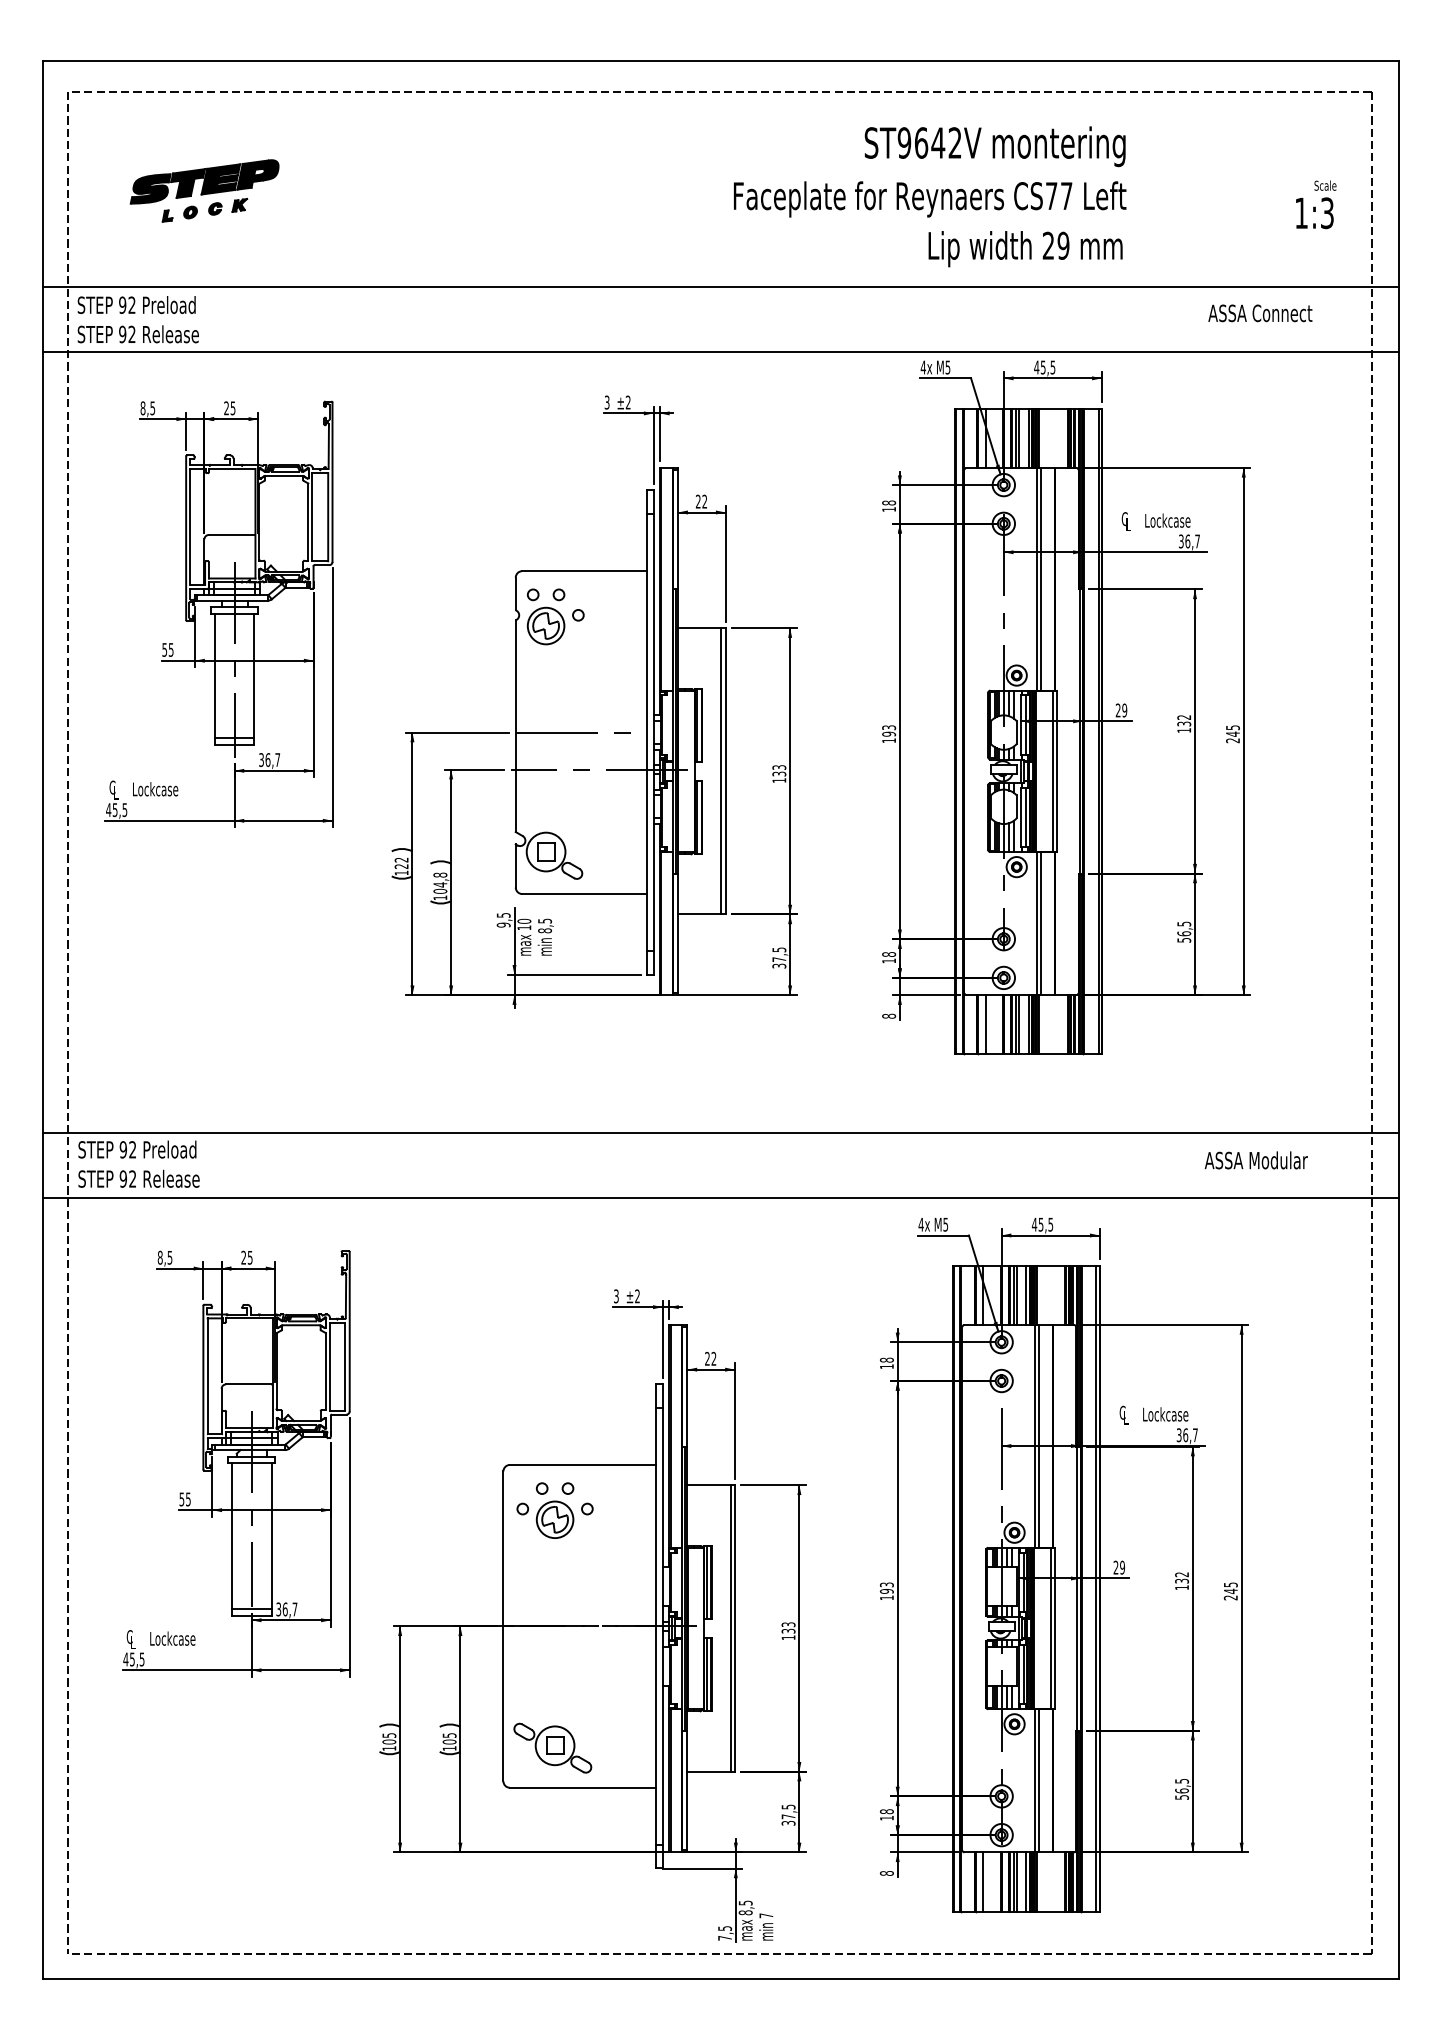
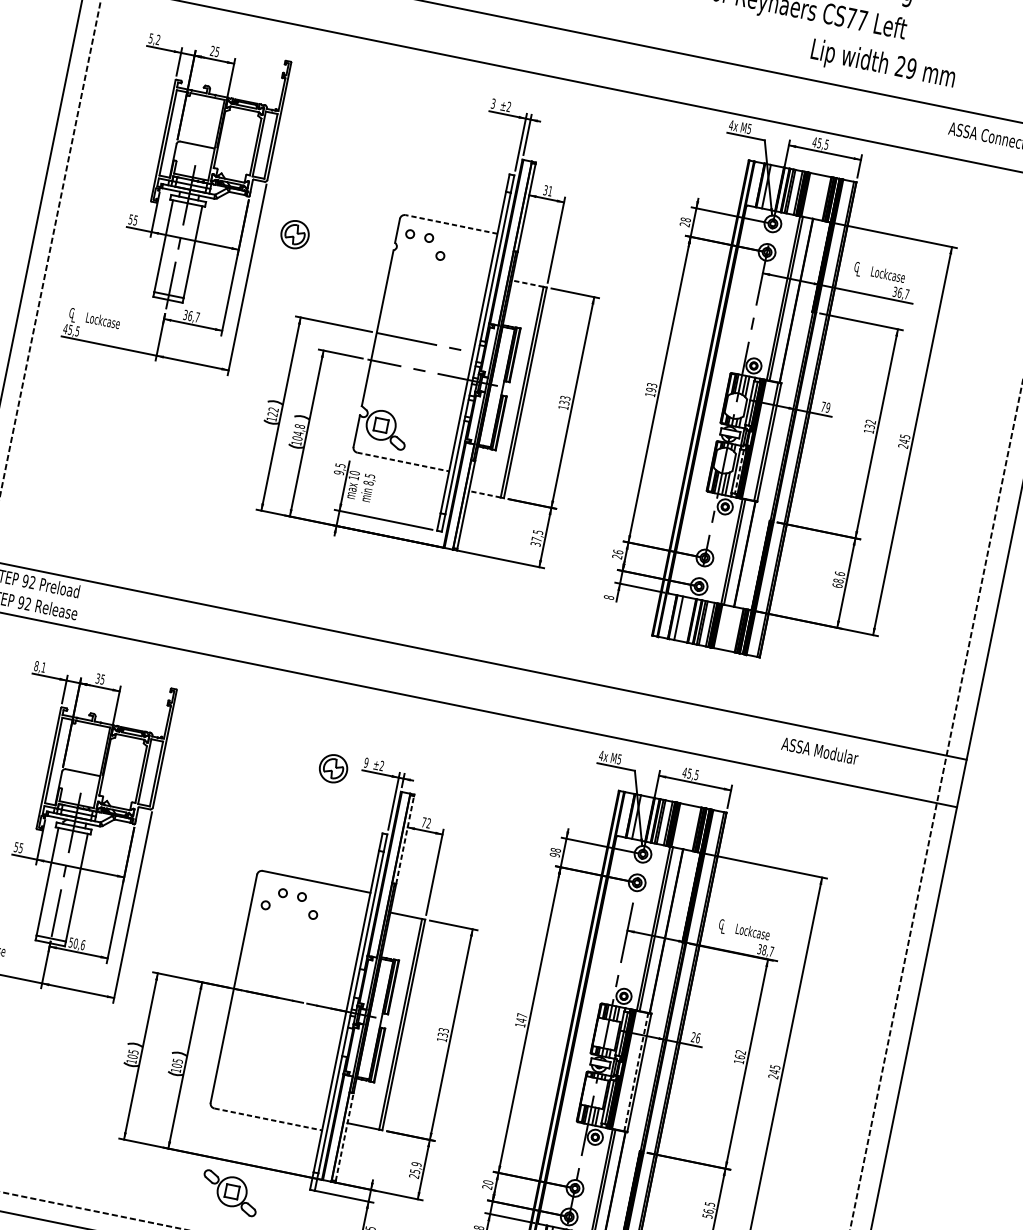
text: (1025, 249) -> (883, 65), moved
text: (147, 408) -> (154, 39), 8,5 -> 5,2
text: (701, 501) -> (548, 190), 22 -> 31
text: (888, 509) -> (684, 224), 18 -> 28
line: (584, 571) -> (451, 224), solid -> dashed
part: (545, 625) -> (294, 234), moved
line: (699, 628) -> (527, 283), solid -> dashed
text: (1117, 710) -> (822, 406), 29 -> 79
line: (1025, 817) -> (739, 471), solid -> dashed
line: (585, 894) -> (403, 462), solid -> dashed
line: (699, 914) -> (484, 494), solid -> dashed
text: (1184, 931) -> (839, 579), 56,5 -> 68,6
text: (888, 957) -> (617, 554), 18 -> 26
text: (1255, 1160) -> (819, 750), moved
text: (169, 1257) -> (43, 667), 8,5 -> 8,1
text: (243, 1257) -> (97, 678), 25 -> 35
text: (615, 1295) -> (365, 762), 3 -> 9
text: (707, 1358) -> (424, 822), 22 -> 72
text: (886, 1366) -> (554, 854), 18 -> 98
line: (687, 1386) -> (405, 839), solid -> dashed
text: (1185, 1434) -> (764, 949), 36,7 -> 38,7
part: (554, 1519) -> (333, 768), moved
text: (1122, 1567) -> (698, 1038), 29 -> 26
text: (1181, 1580) -> (739, 1056), 132 -> 162
text: (886, 1588) -> (521, 1018), 193 -> 147
text: (286, 1609) -> (76, 943), 36,7 -> 50,6
line: (1050, 1628) -> (636, 1072), solid -> dashed
part: (552, 1747) -> (229, 1192), moved
line: (583, 1787) -> (268, 1119), solid -> dashed
line: (687, 1790) -> (344, 1137), solid -> dashed
text: (788, 1814) -> (415, 1169), 37,5 -> 25,9
text: (886, 1814) -> (487, 1184), 18 -> 20

